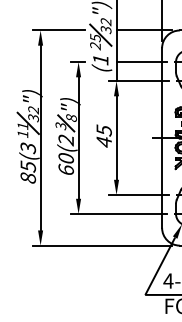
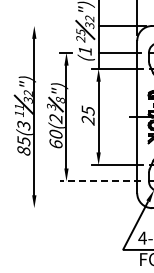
line: (58, 29) -> (49, 25), removed
text: (103, 142) -> (87, 120), 45 -> 25
line: (118, 214) -> (100, 181), solid -> dashed
line: (102, 246) -> (86, 208), removed

